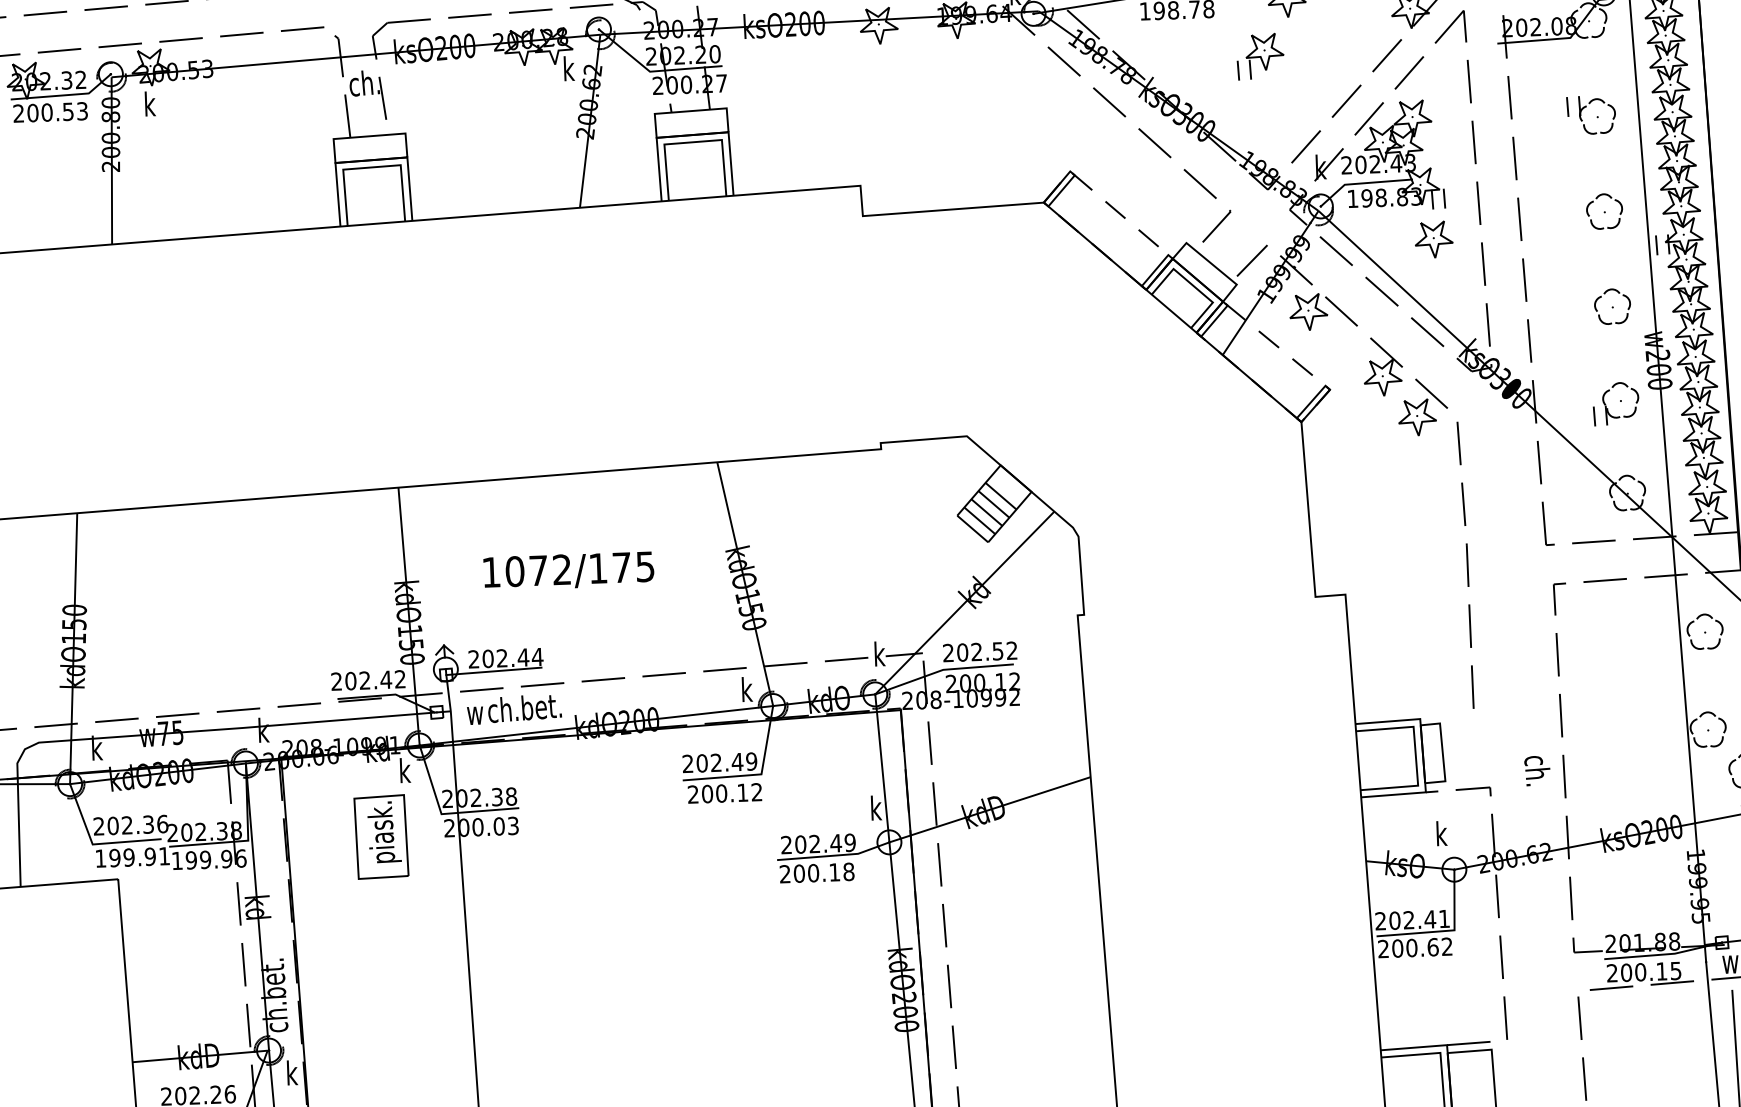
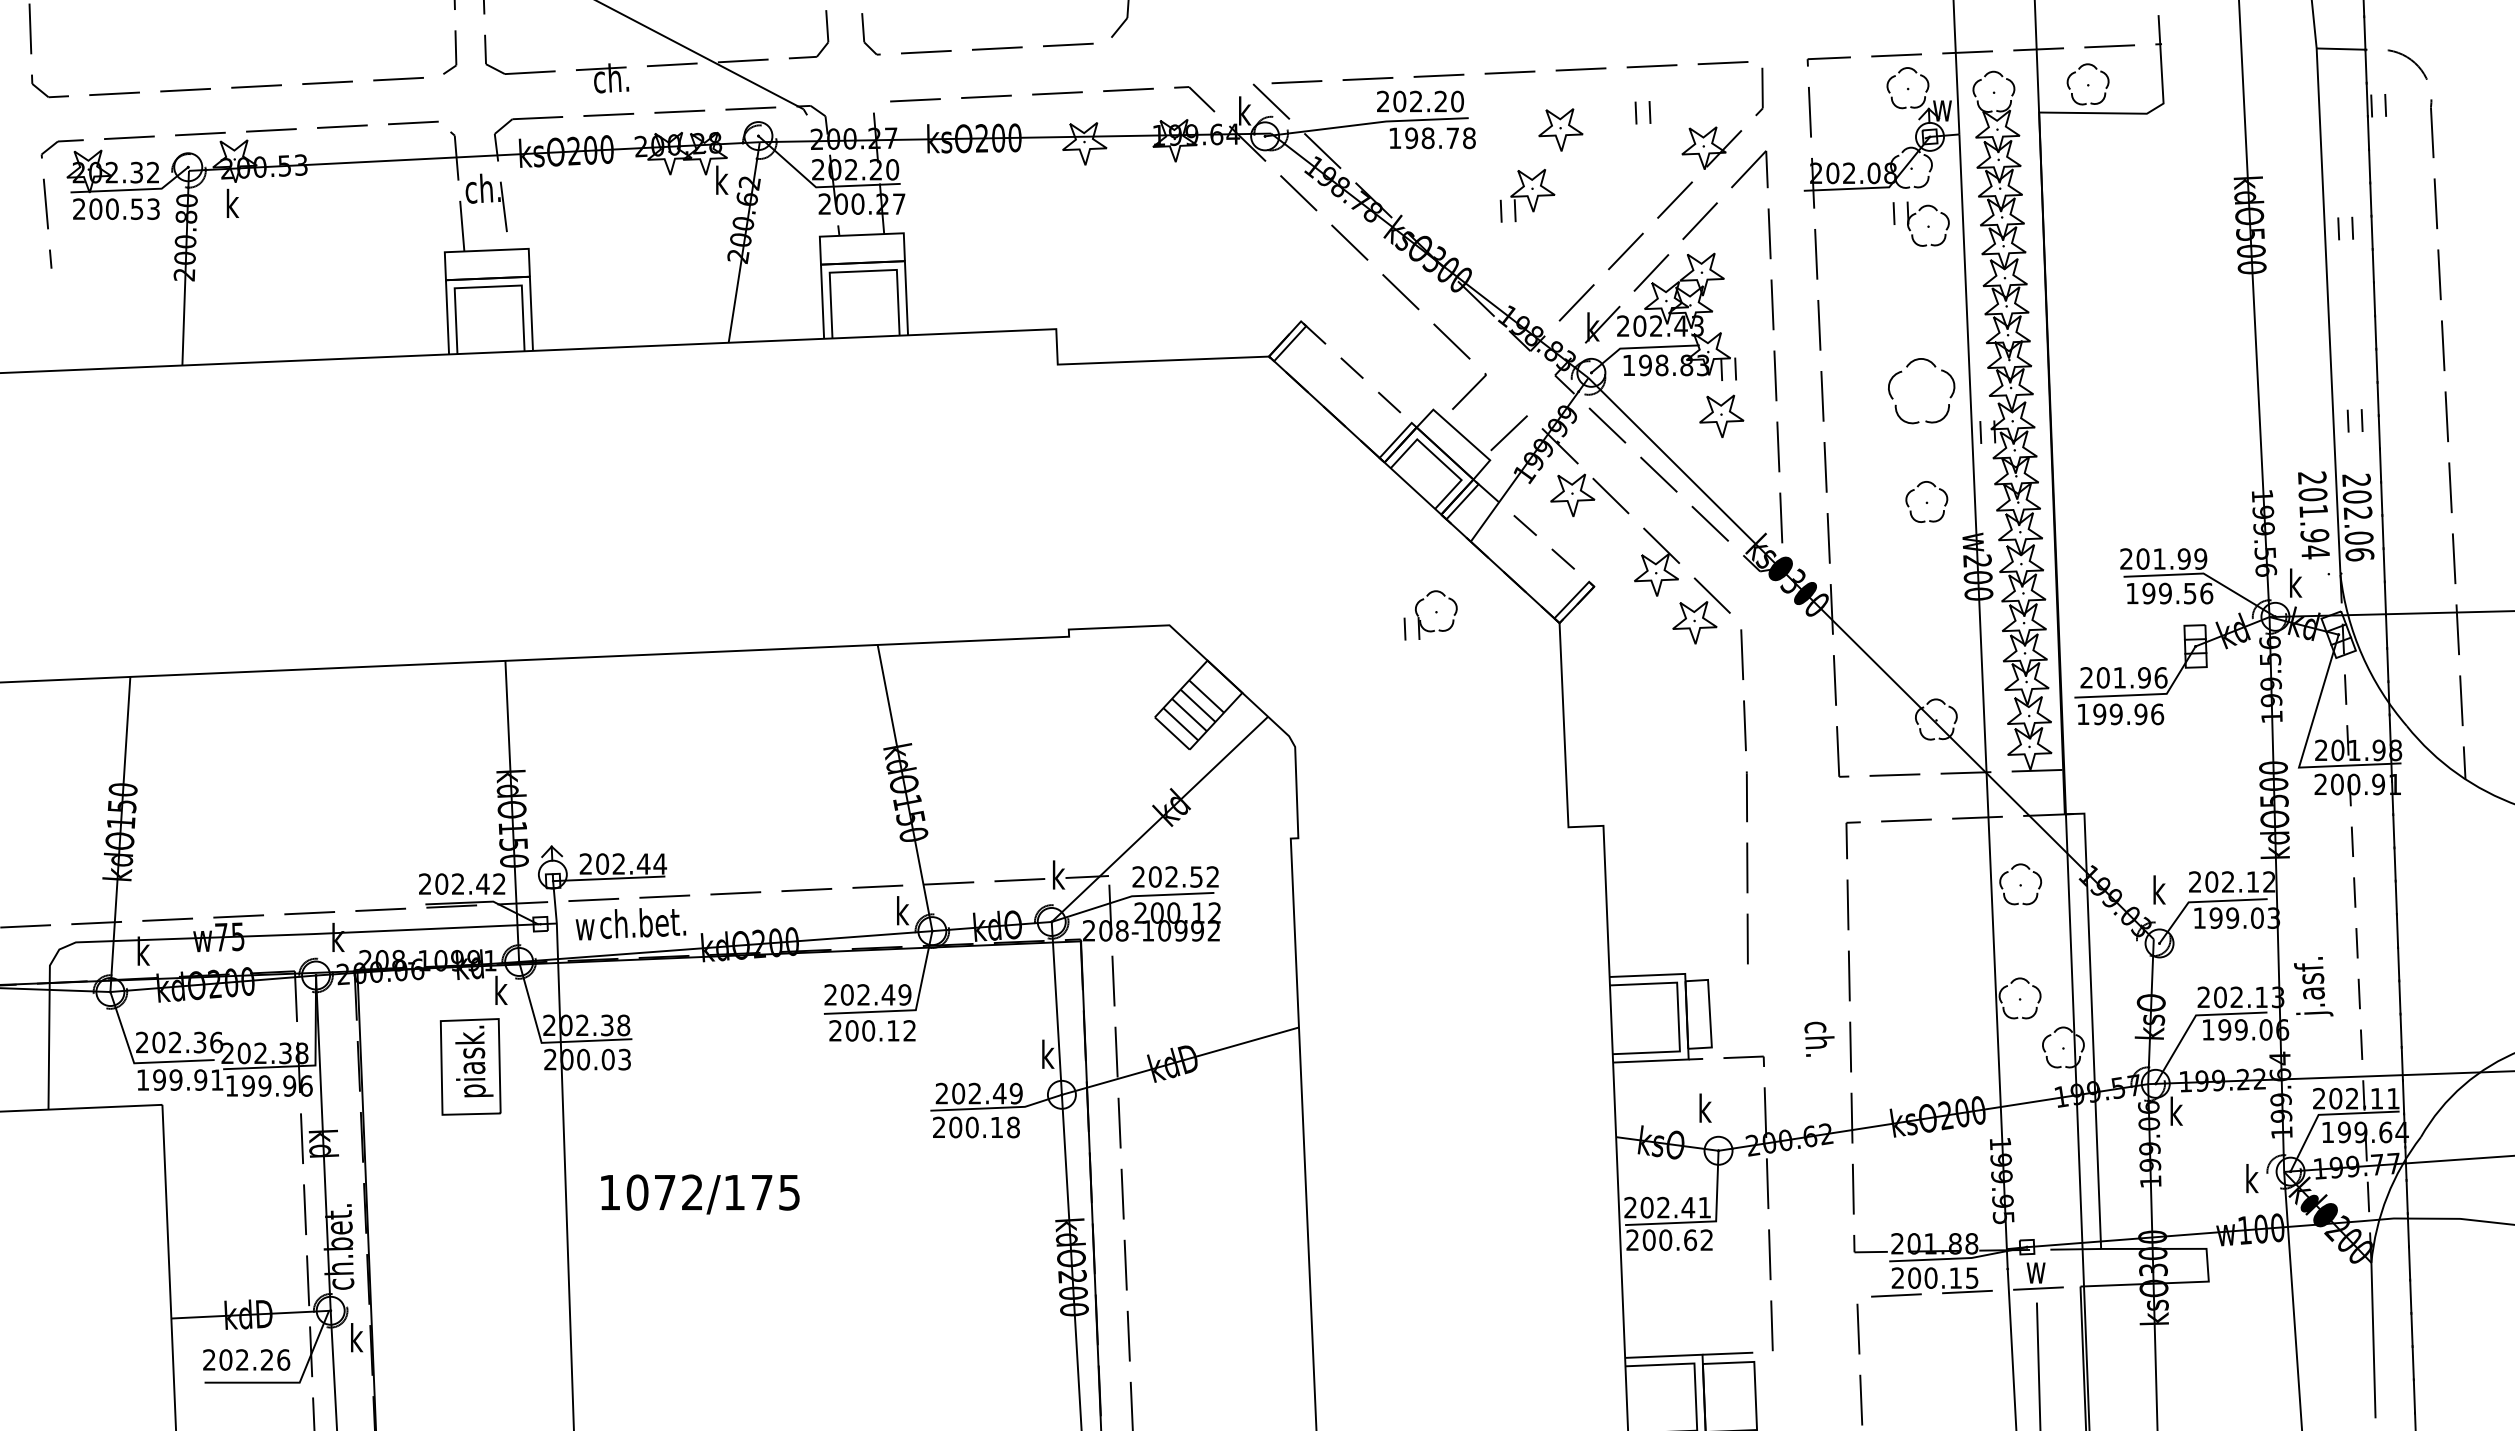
part: (1596, 117) -> (1927, 226), moved
part: (1604, 211) -> (1921, 390), size x1.6
part: (1615, 404) -> (1430, 615), moved
text: (569, 571) -> (700, 1194), moved

